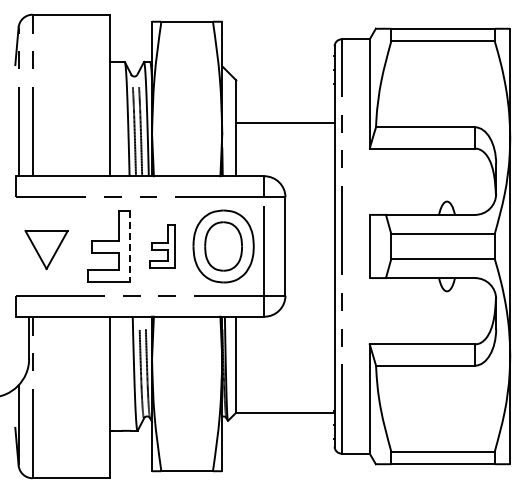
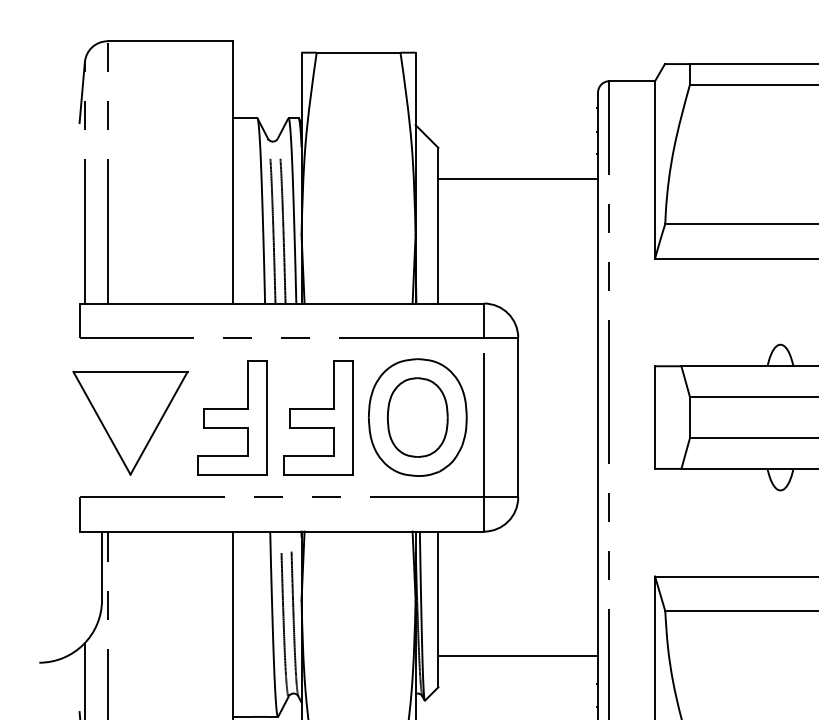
line: (285, 122) -> (518, 178), moved
line: (130, 246) -> (266, 417), dashed -> solid
part: (162, 246) -> (318, 417), size x1.67
part: (46, 249) -> (130, 422), size x1.67
line: (285, 413) -> (518, 656), moved

